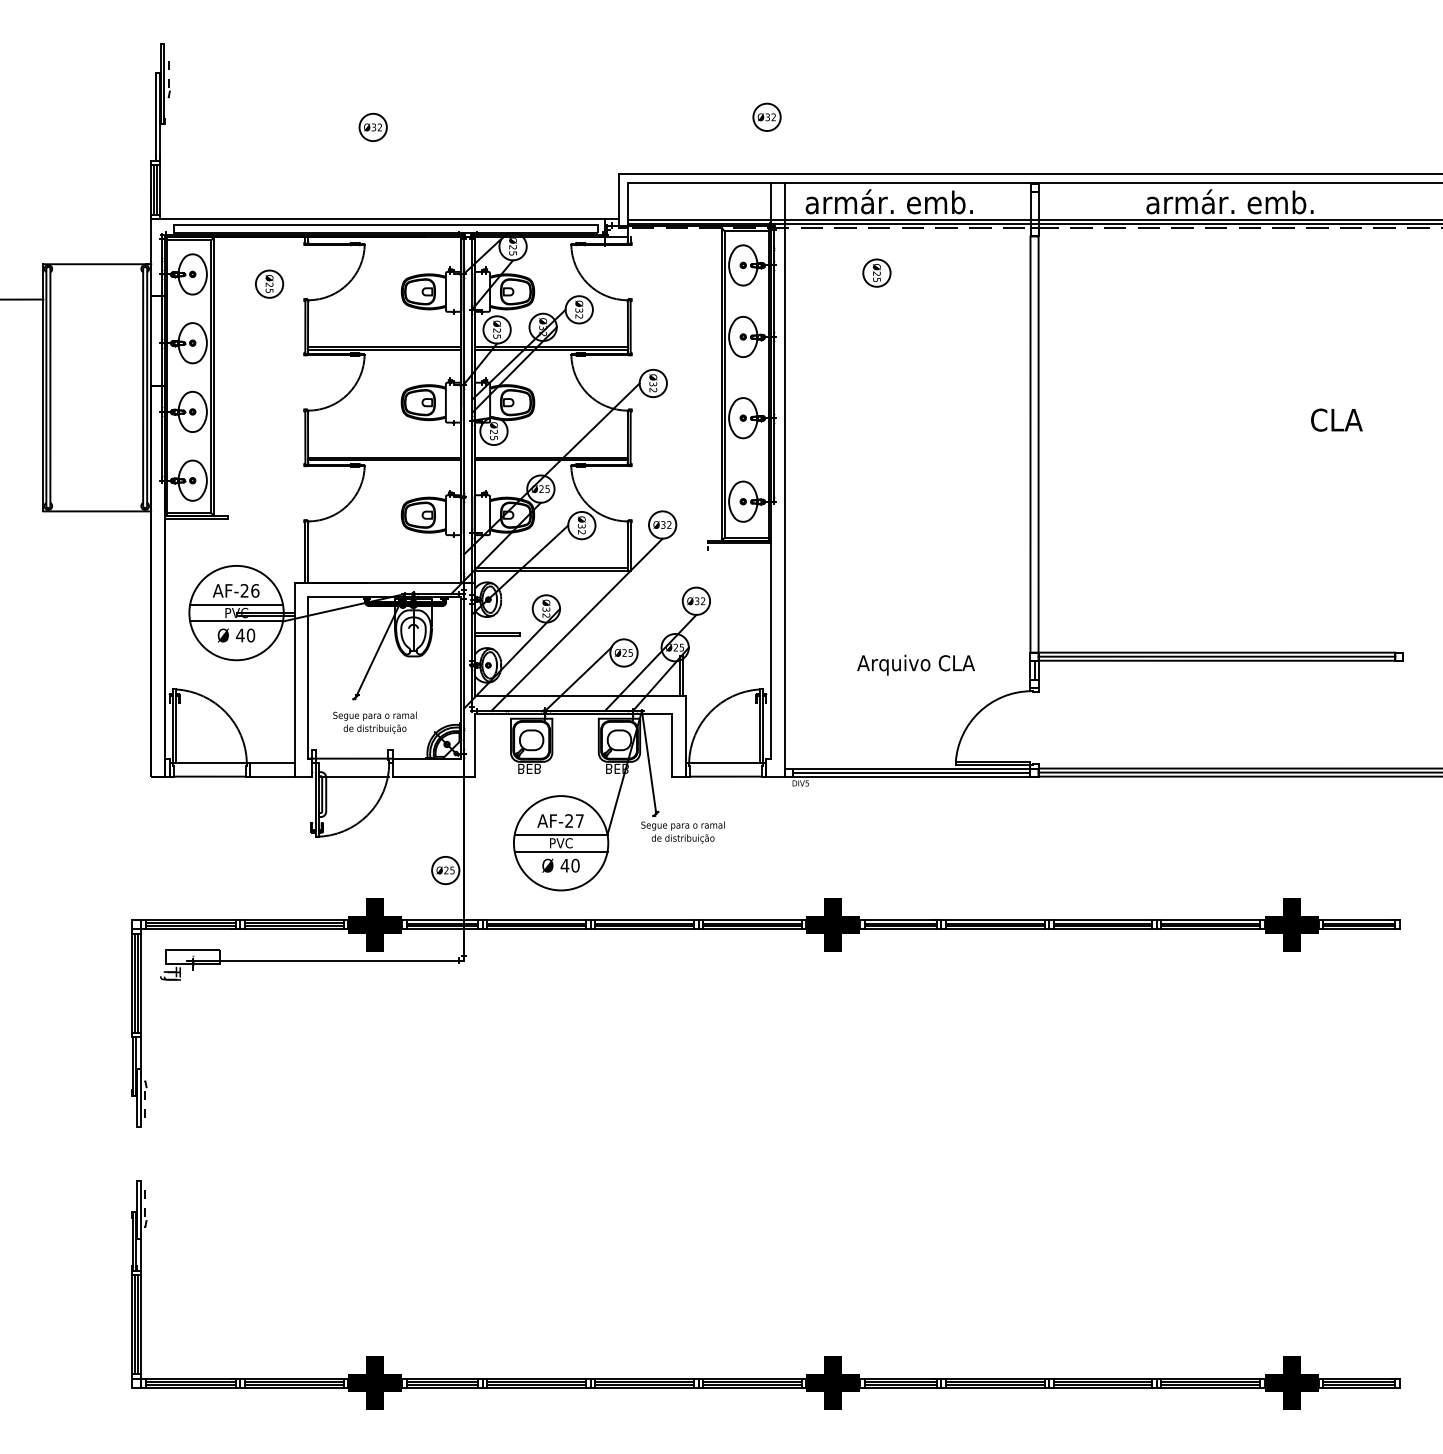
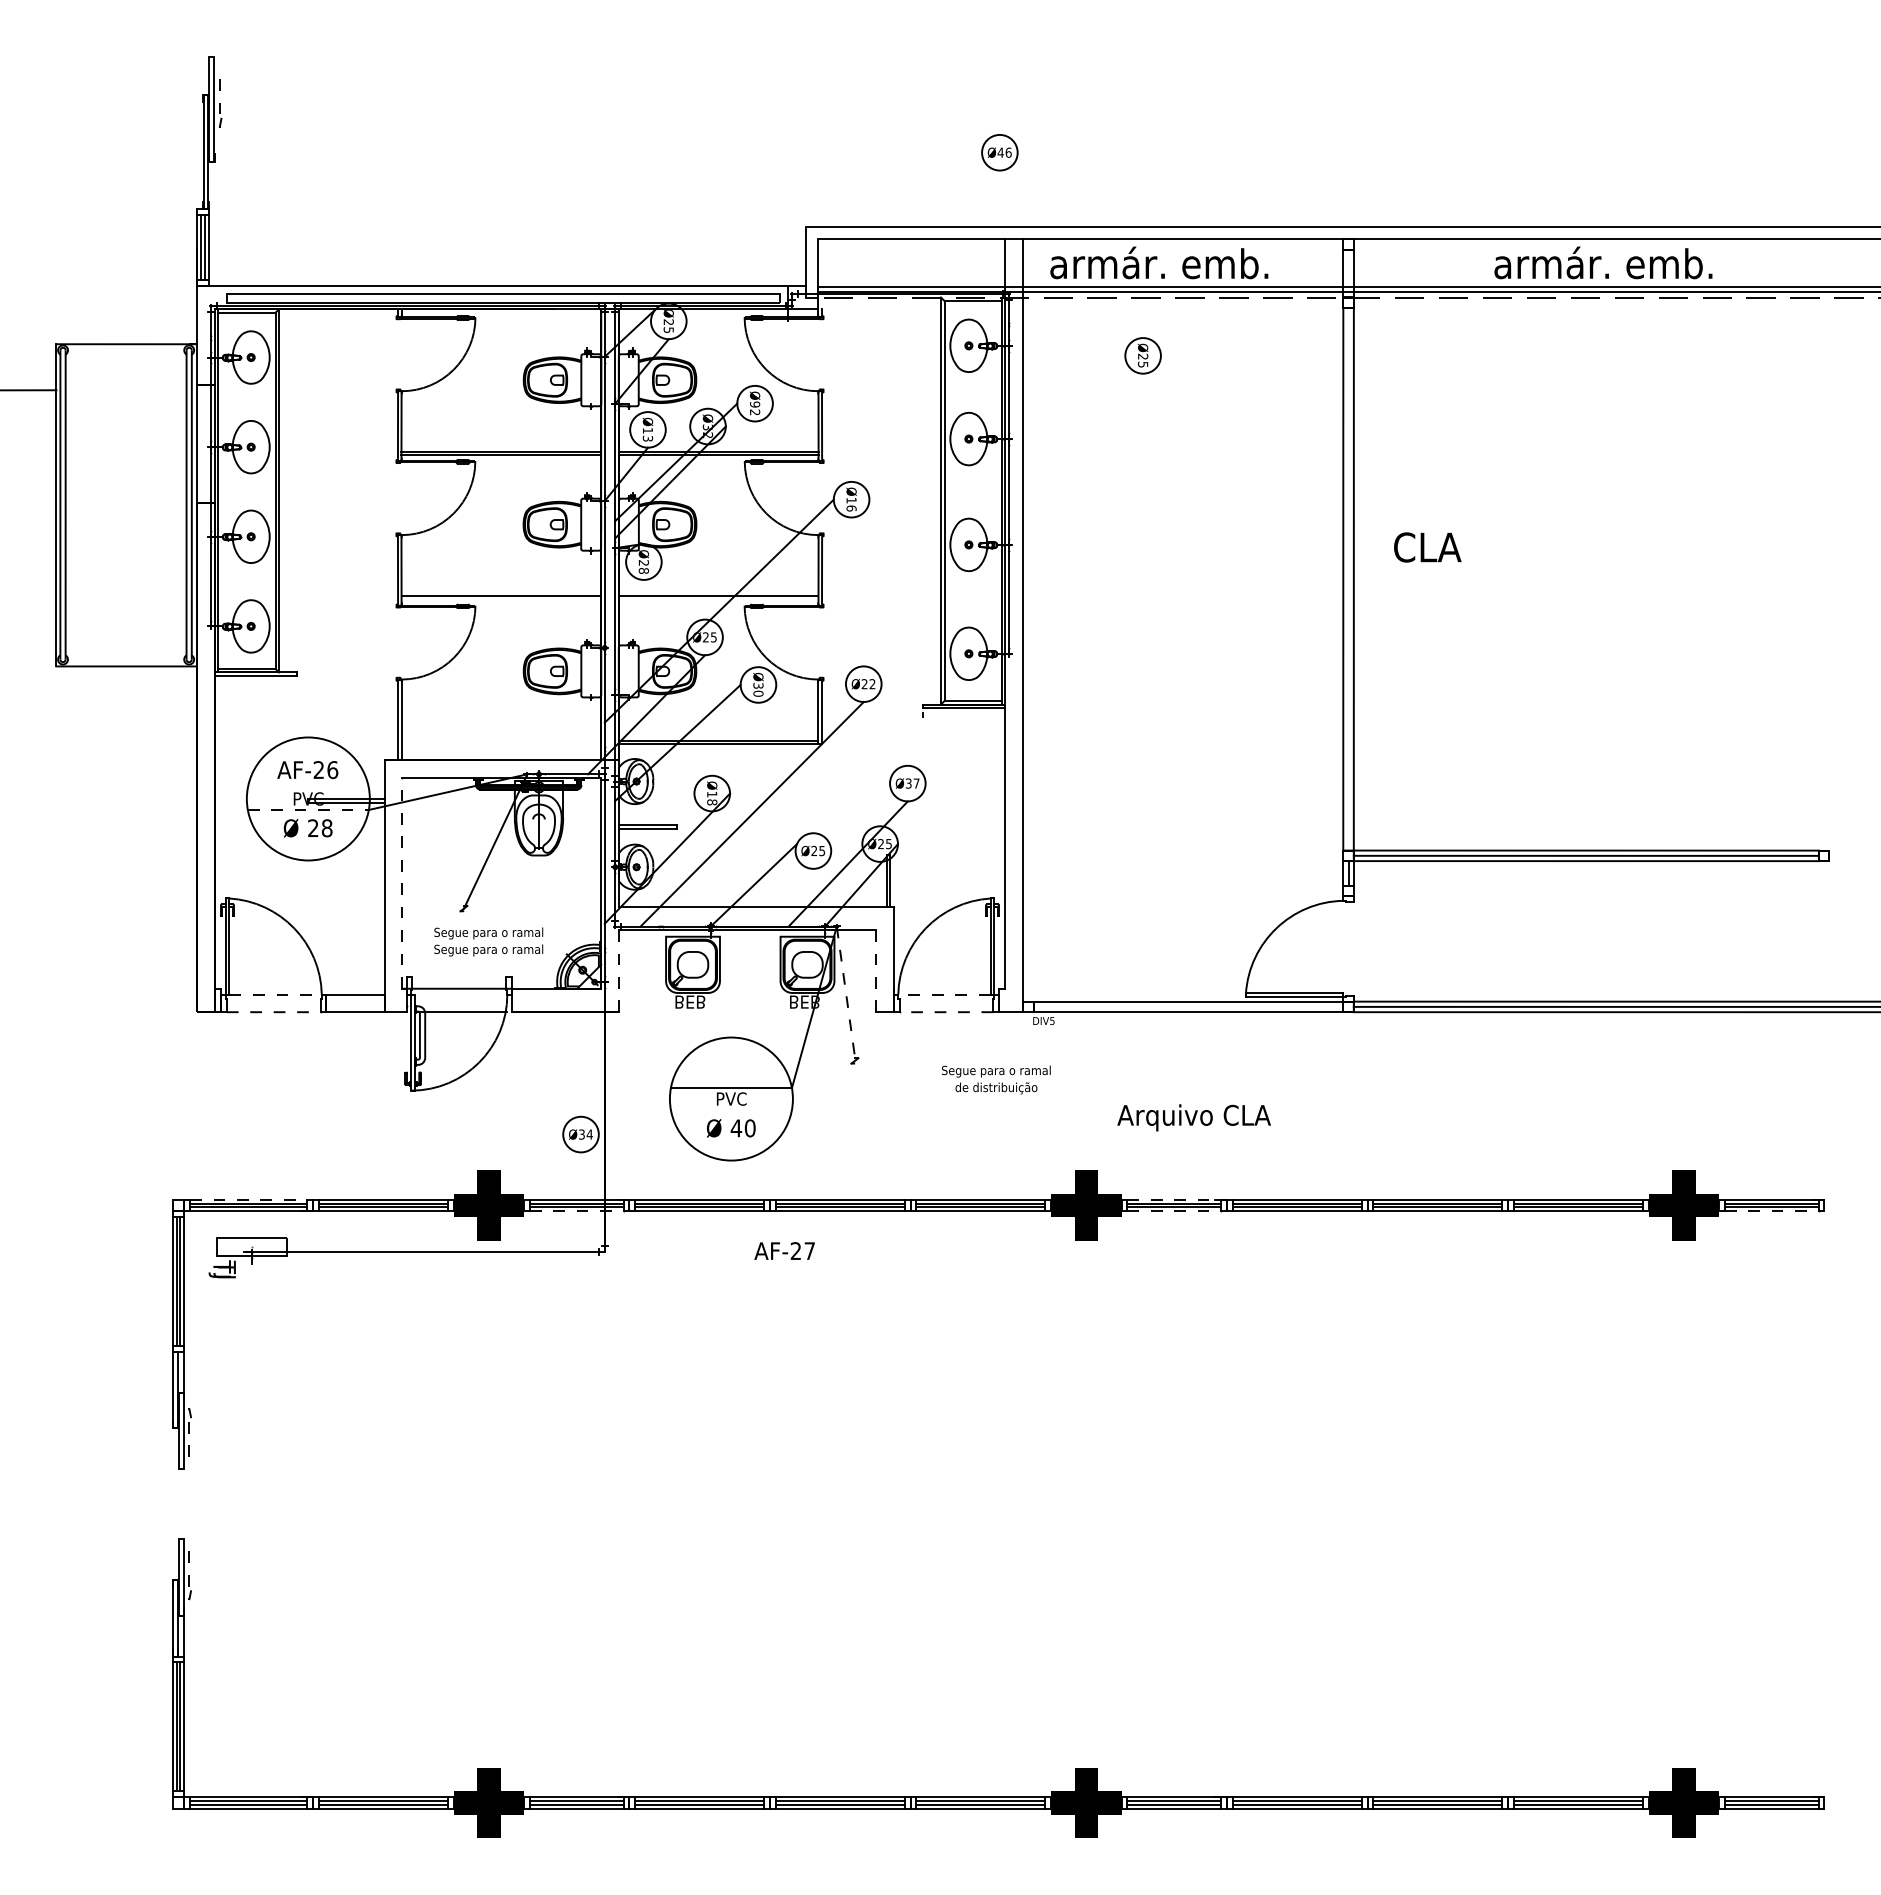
text: (770, 117) -> (1004, 152), Ø32 -> Ø46
part: (373, 127) -> (486, 165), removed
part: (268, 283) -> (350, 369), removed
text: (579, 310) -> (755, 404), Ø32 -> Ø92
text: (497, 333) -> (648, 434), Ø25 -> Ø13
text: (653, 387) -> (851, 504), Ø32 -> Ø16
text: (1336, 420) -> (1427, 547), moved
text: (493, 437) -> (643, 570), Ø25 -> Ø28
line: (384, 460) -> (501, 599), removed
line: (551, 460) -> (718, 599), removed
text: (663, 525) -> (864, 684), Ø32 -> Ø22
text: (581, 532) -> (758, 693), Ø32 -> Ø30
text: (703, 601) -> (916, 783), Ø32 -> Ø37
line: (235, 605) -> (307, 788), removed
text: (546, 612) -> (712, 798), Ø32 -> Ø18
line: (236, 621) -> (308, 809), solid -> dashed
text: (245, 635) -> (319, 828), 40 -> 28
text: (915, 664) -> (1193, 1117), moved
line: (308, 677) -> (402, 882), solid -> dashed
text: (374, 729) -> (488, 950), de distribuição -> Segue para o ramal
line: (474, 744) -> (618, 970), solid -> dashed
line: (672, 744) -> (876, 970), solid -> dashed
line: (649, 762) -> (846, 993), solid -> dashed
line: (212, 763) -> (276, 994), solid -> dashed
line: (723, 763) -> (943, 994), solid -> dashed
line: (911, 772) -> (1188, 1006), removed
line: (209, 776) -> (273, 1012), solid -> dashed
line: (726, 776) -> (946, 1012), solid -> dashed
text: (560, 820) -> (784, 1250), moved
text: (683, 832) -> (996, 1079), moved
line: (560, 852) -> (730, 1110), removed
text: (449, 870) -> (586, 1134), Ø25 -> Ø34
line: (190, 920) -> (248, 1199), solid -> dashed
line: (901, 920) -> (1174, 1199), solid -> dashed
line: (442, 929) -> (576, 1211), solid -> dashed
line: (901, 929) -> (1174, 1211), solid -> dashed
line: (1358, 929) -> (1771, 1211), solid -> dashed

